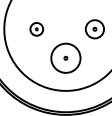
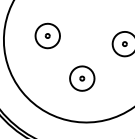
part: (36, 29) -> (47, 36), size x1.43
circle: (65, 58) -> (81, 78), size x0.62

